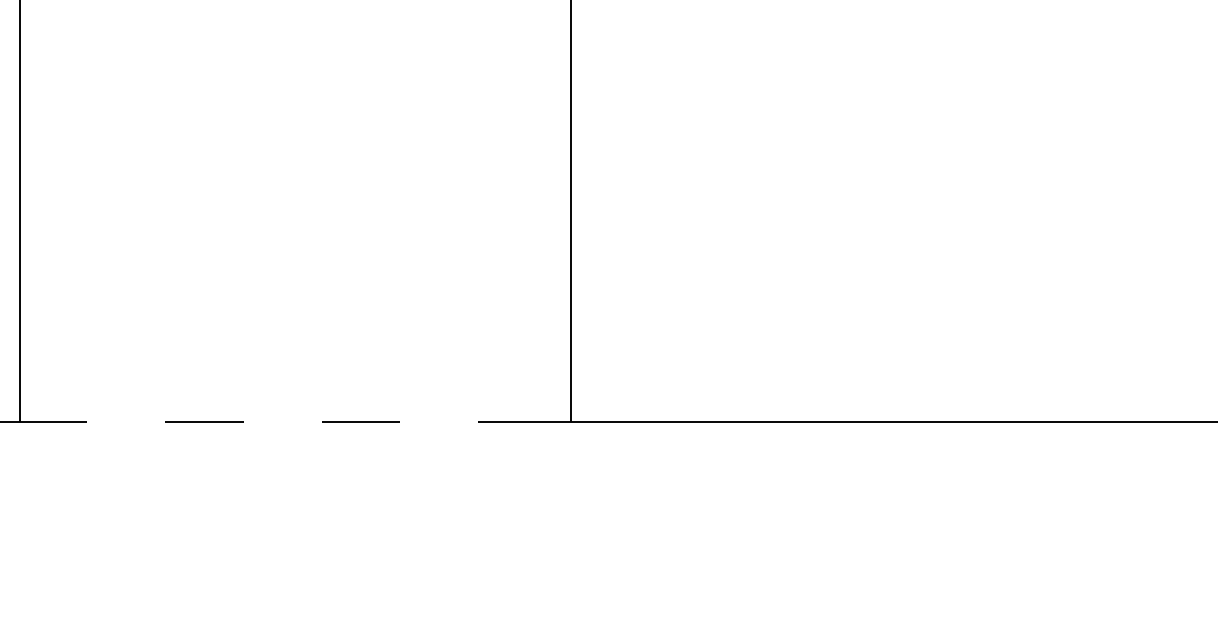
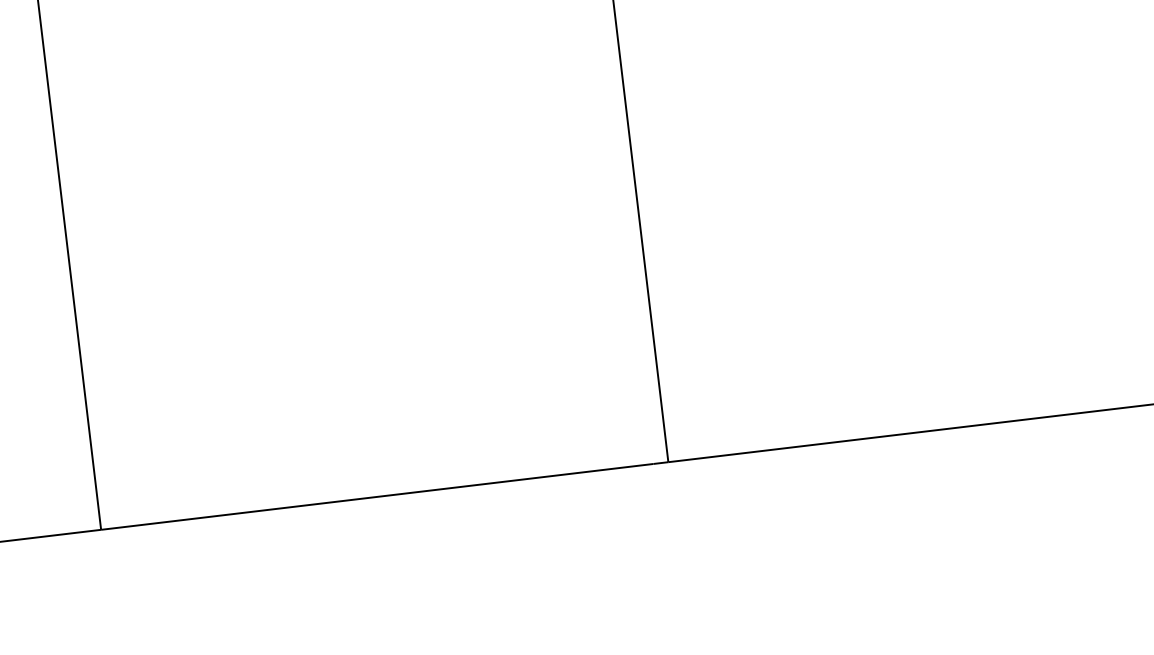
line: (287, 421) -> (376, 496), dashed -> solid

